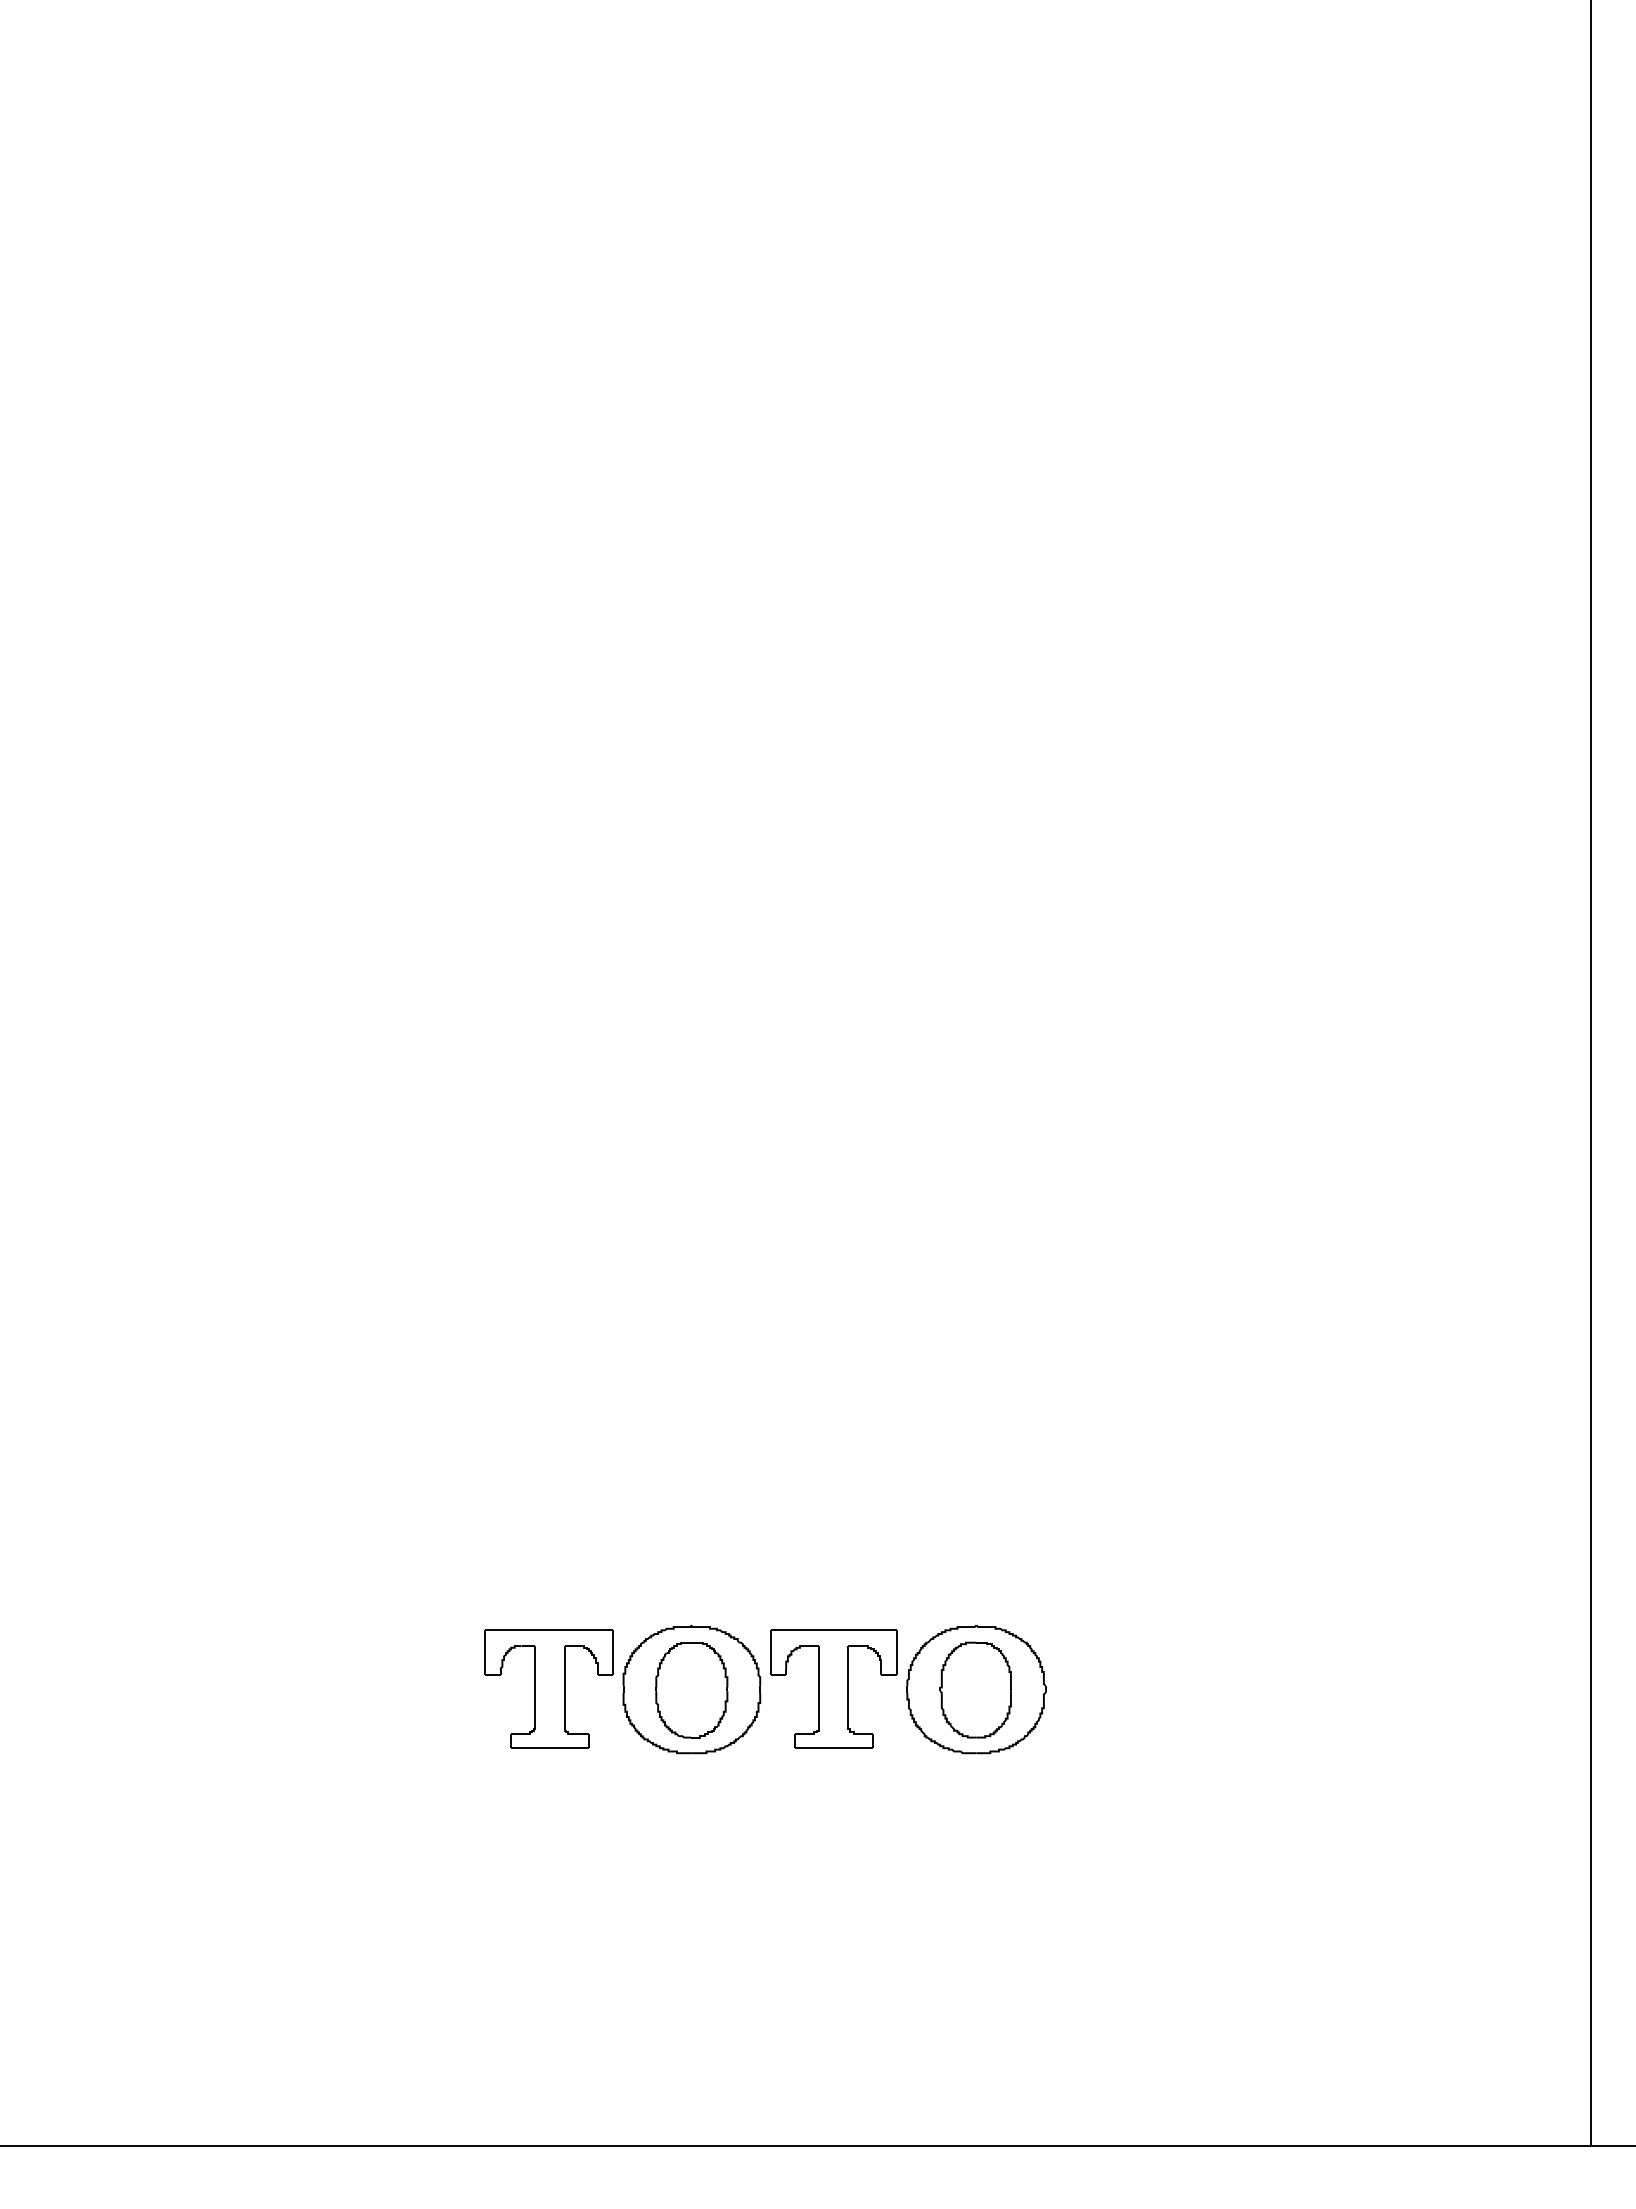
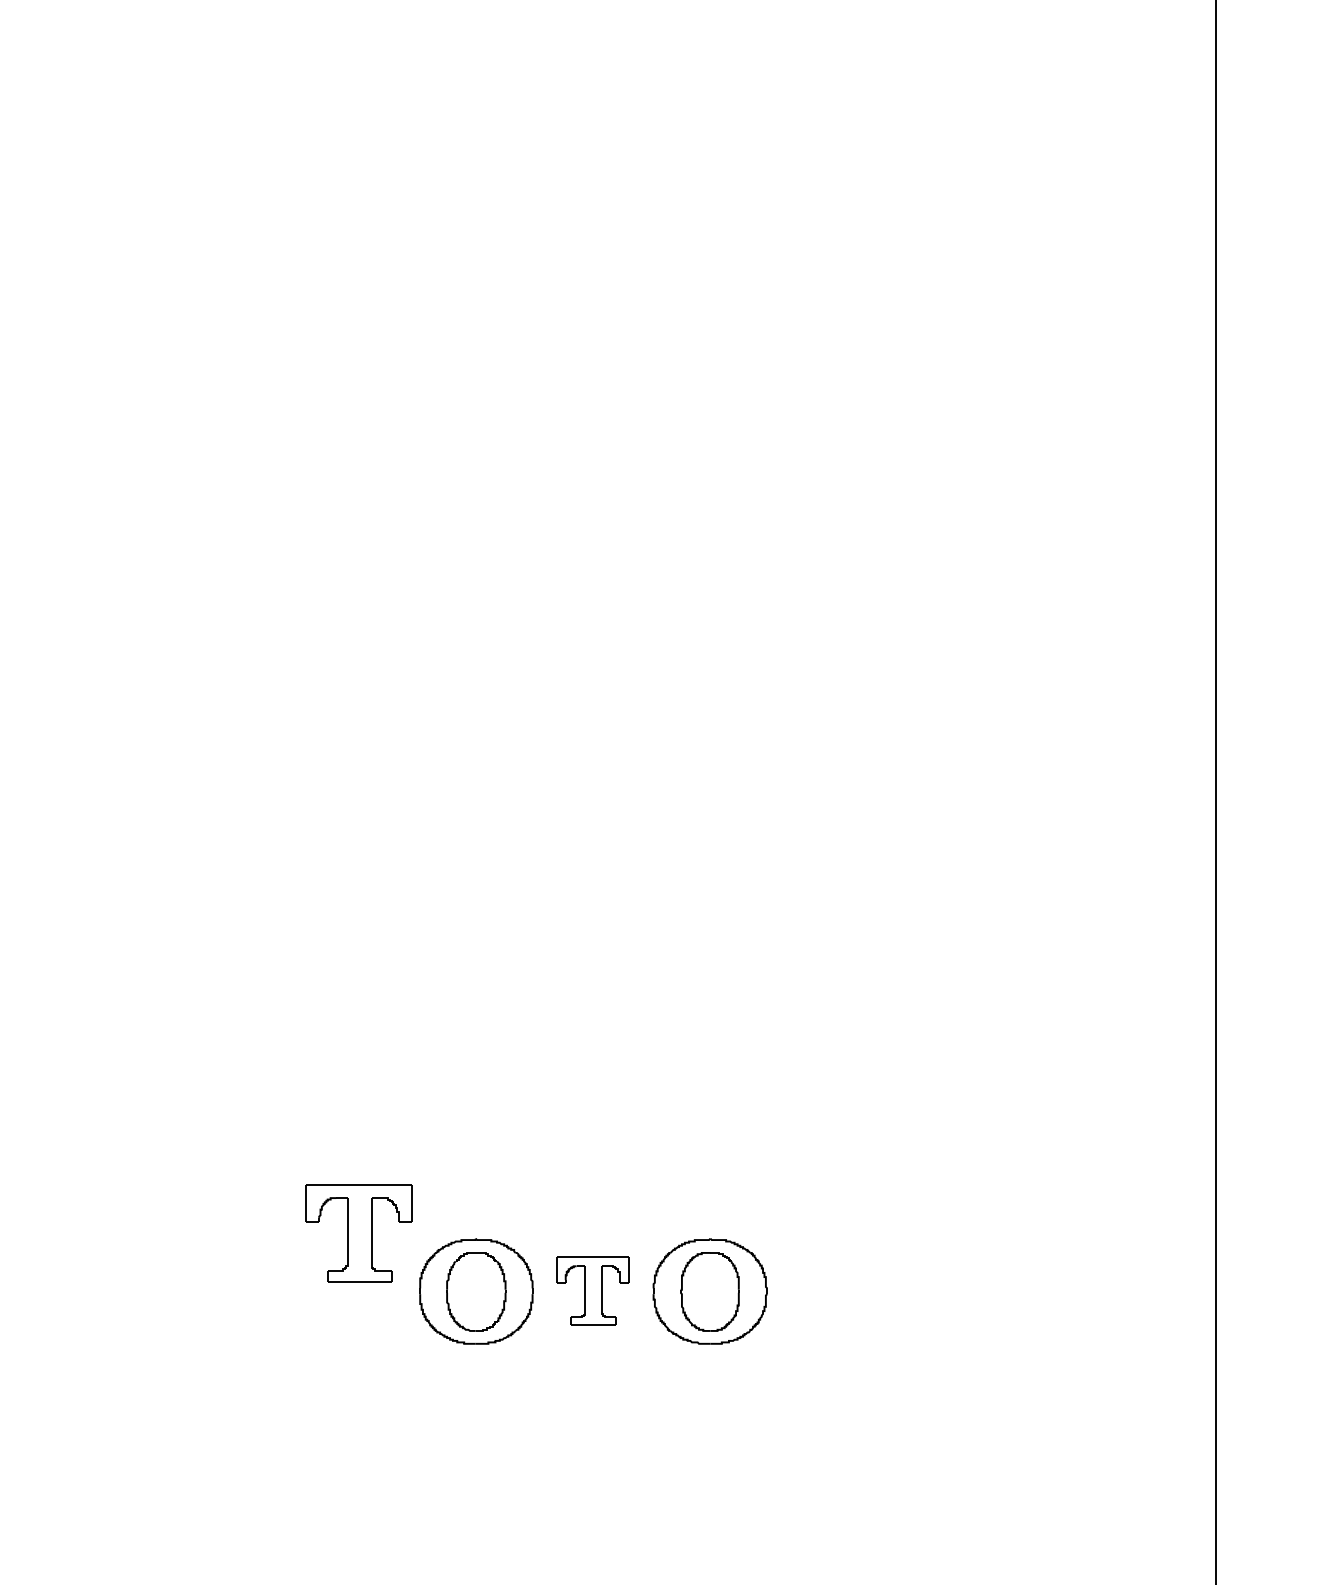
part: (548, 1688) -> (358, 1233), moved
part: (833, 1688) -> (592, 1290), size x0.7

